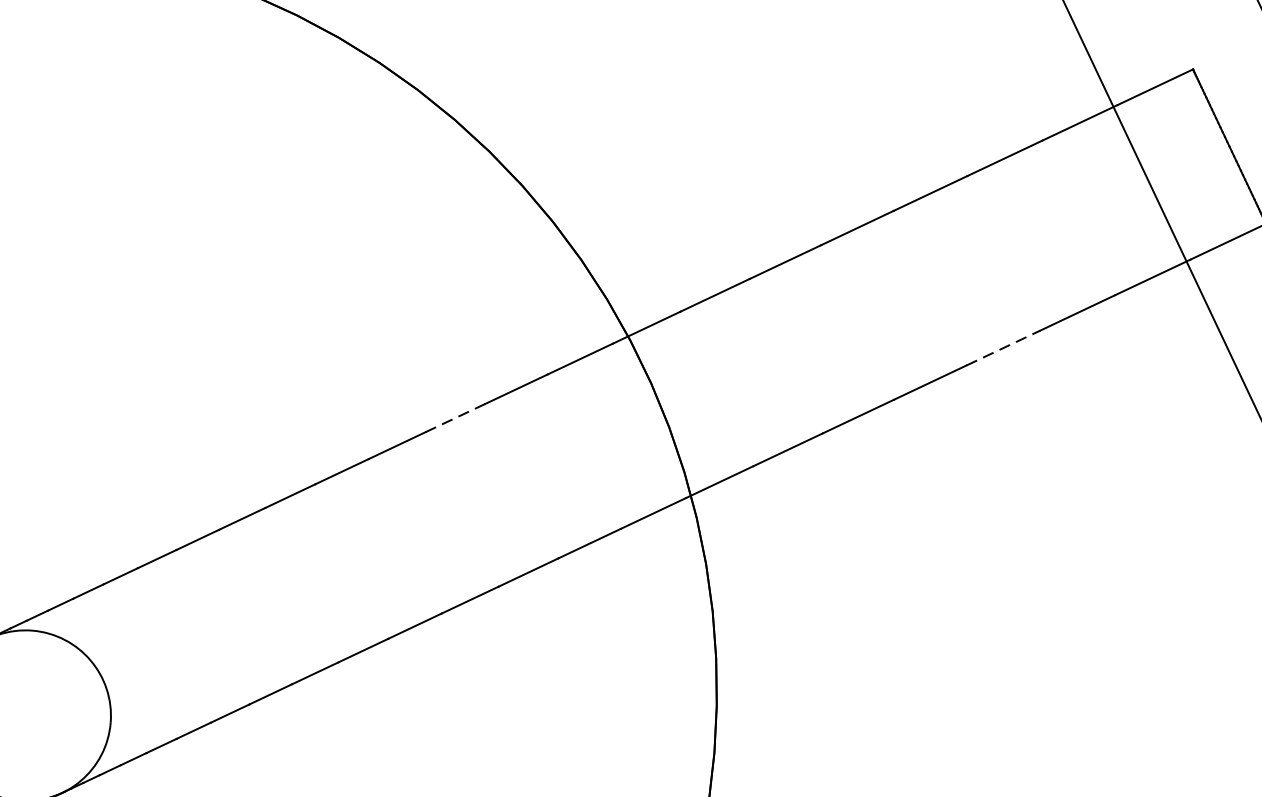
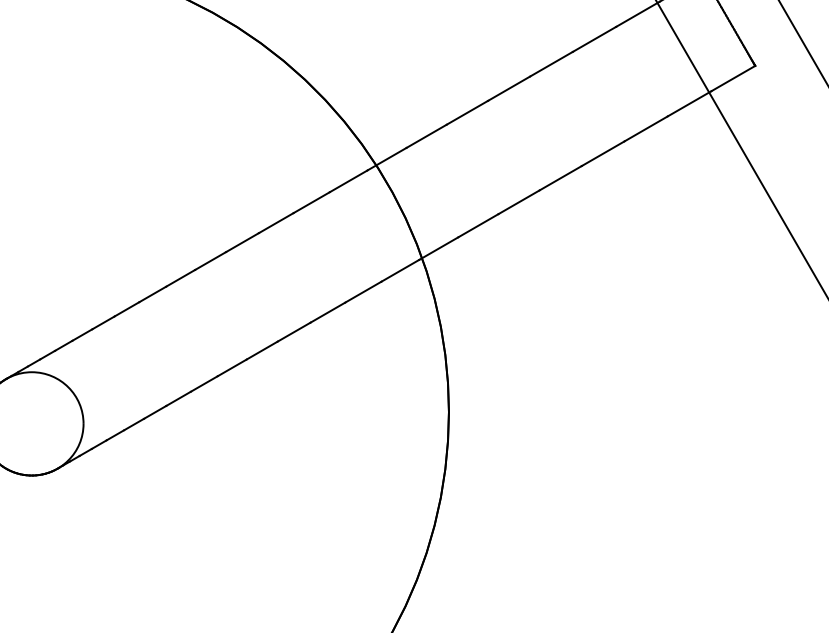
line: (1004, 347) -> (603, 153), dashed -> solid
line: (455, 418) -> (276, 223), dashed -> solid

